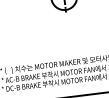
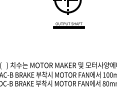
part: (67, 22) -> (68, 25), added

